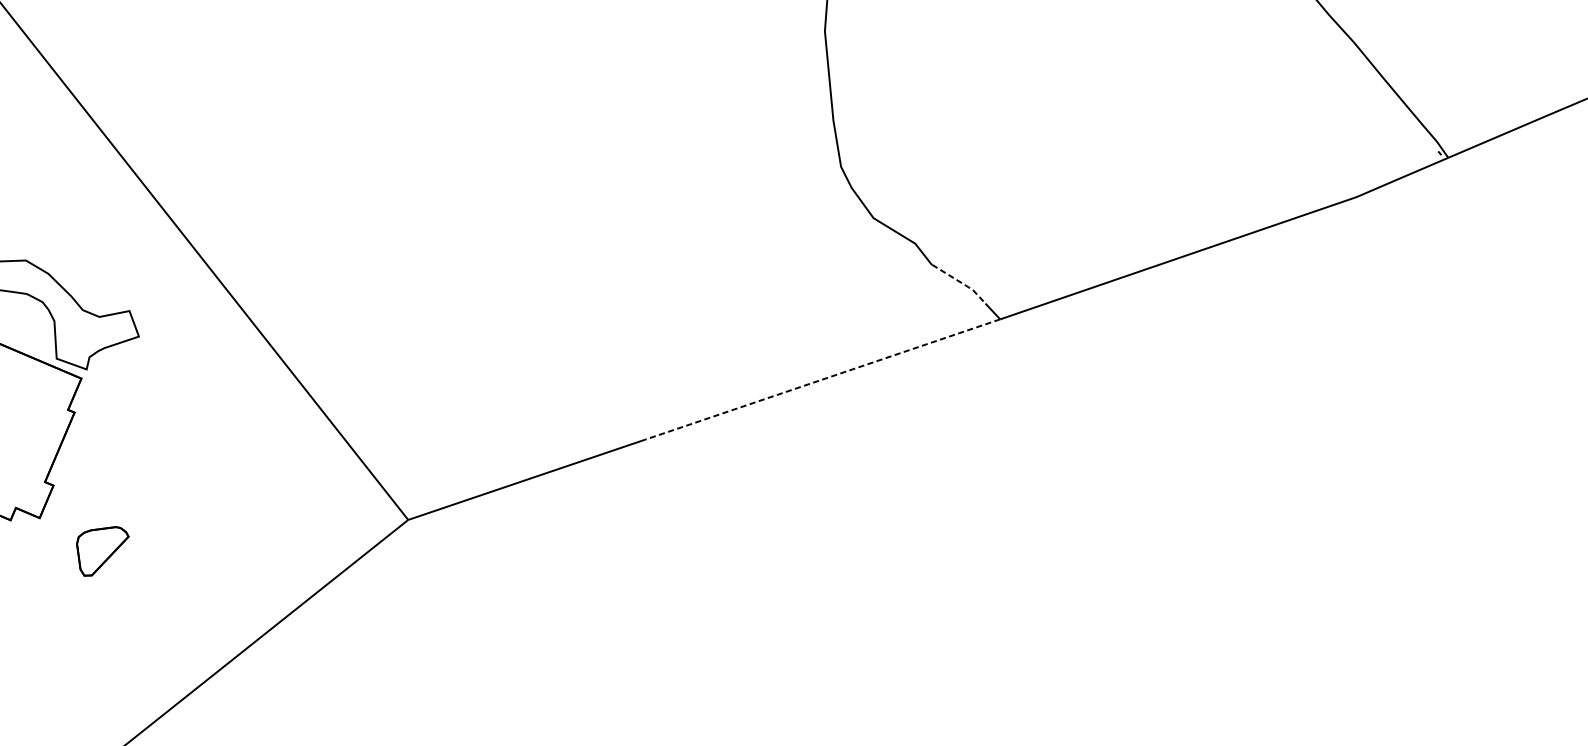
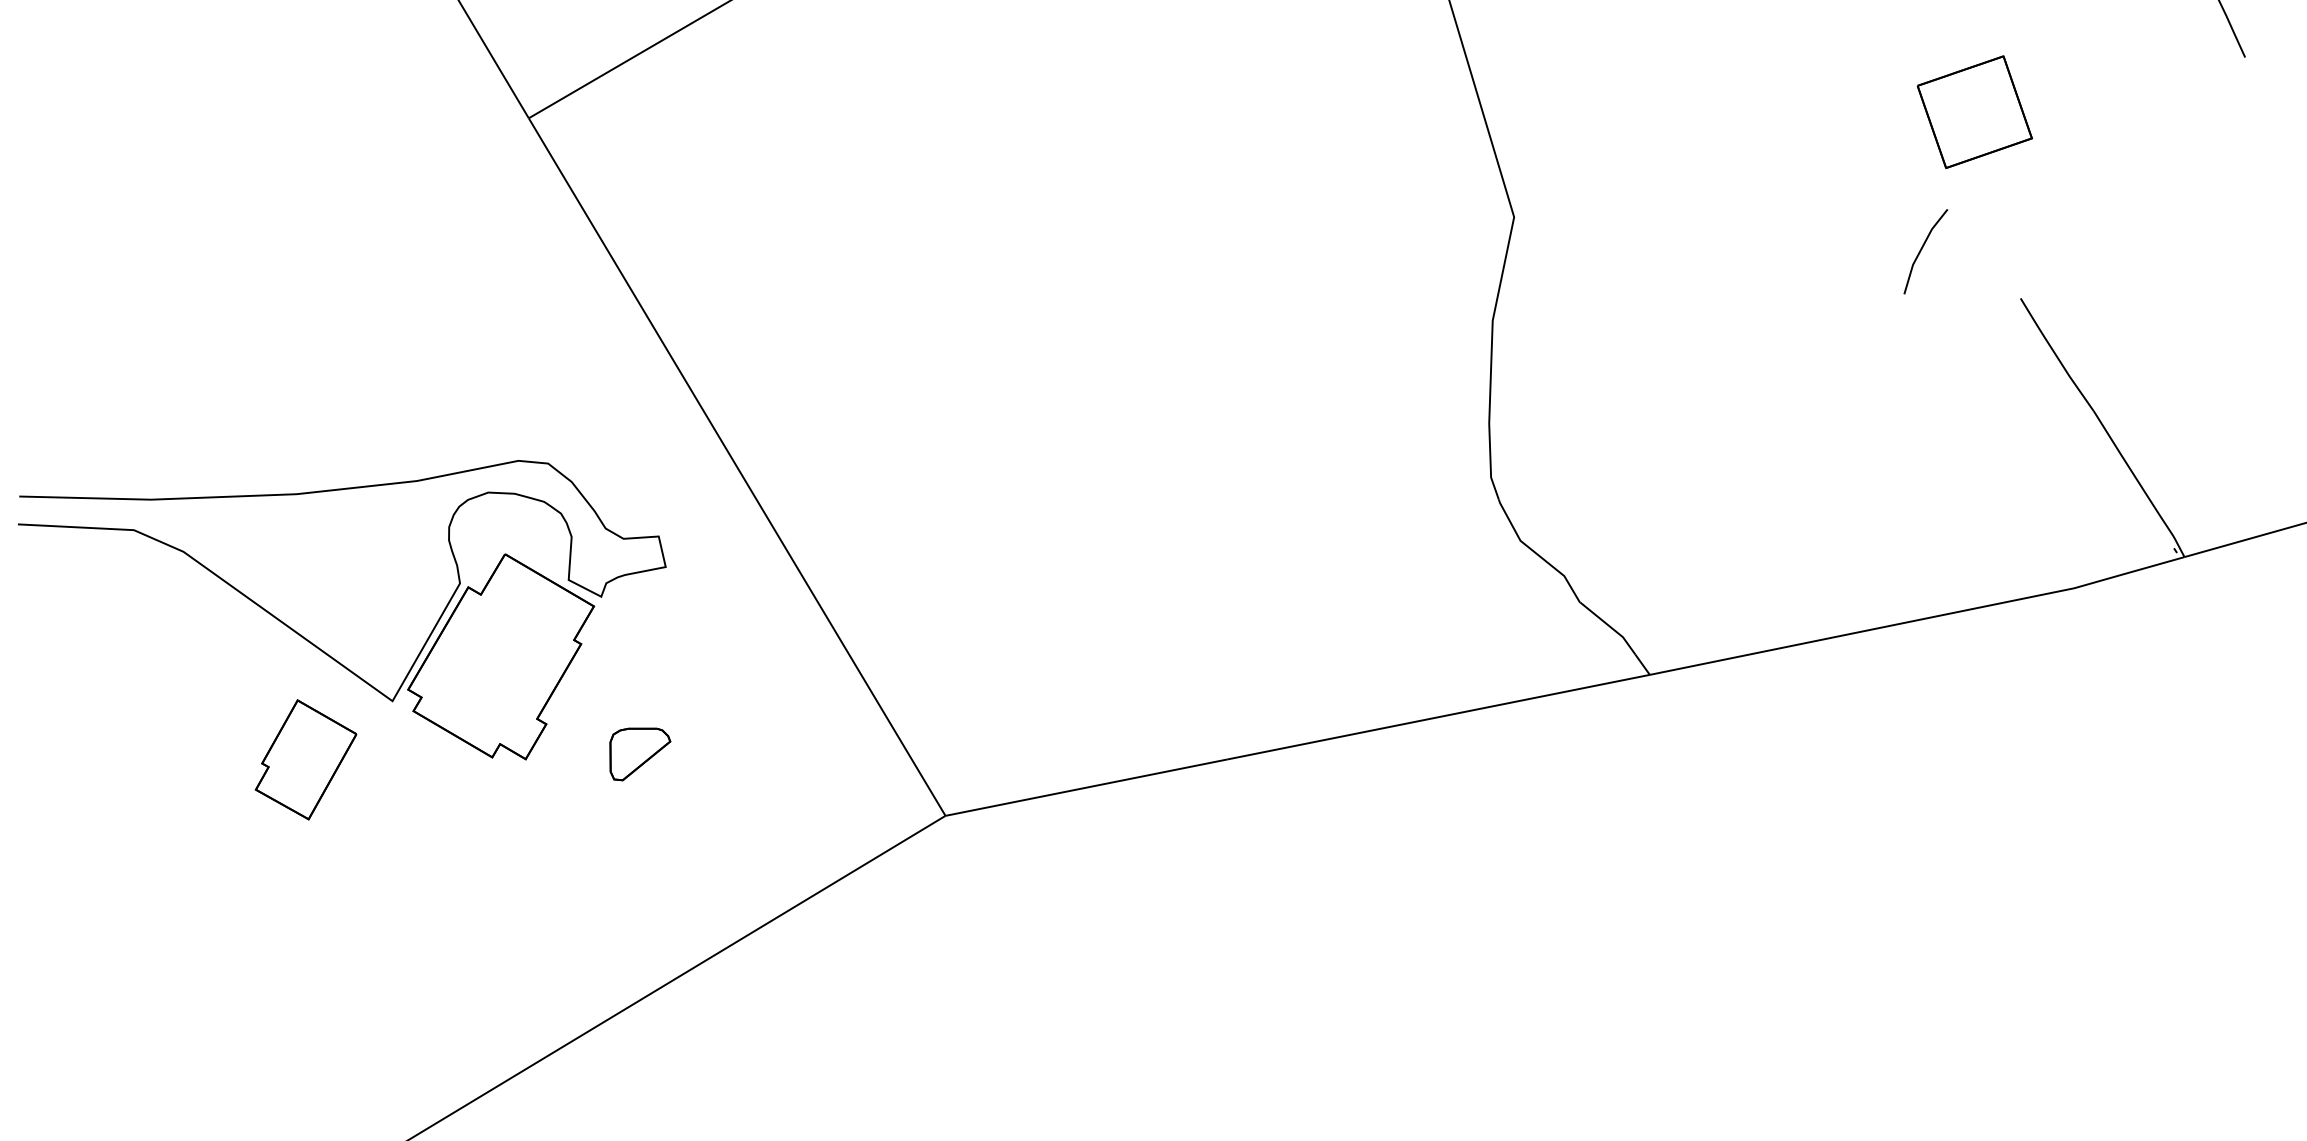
line: (960, 282) -> (1610, 627), dashed -> solid
line: (822, 379) -> (1438, 717), dashed -> solid
part: (104, 551) -> (640, 754), moved

